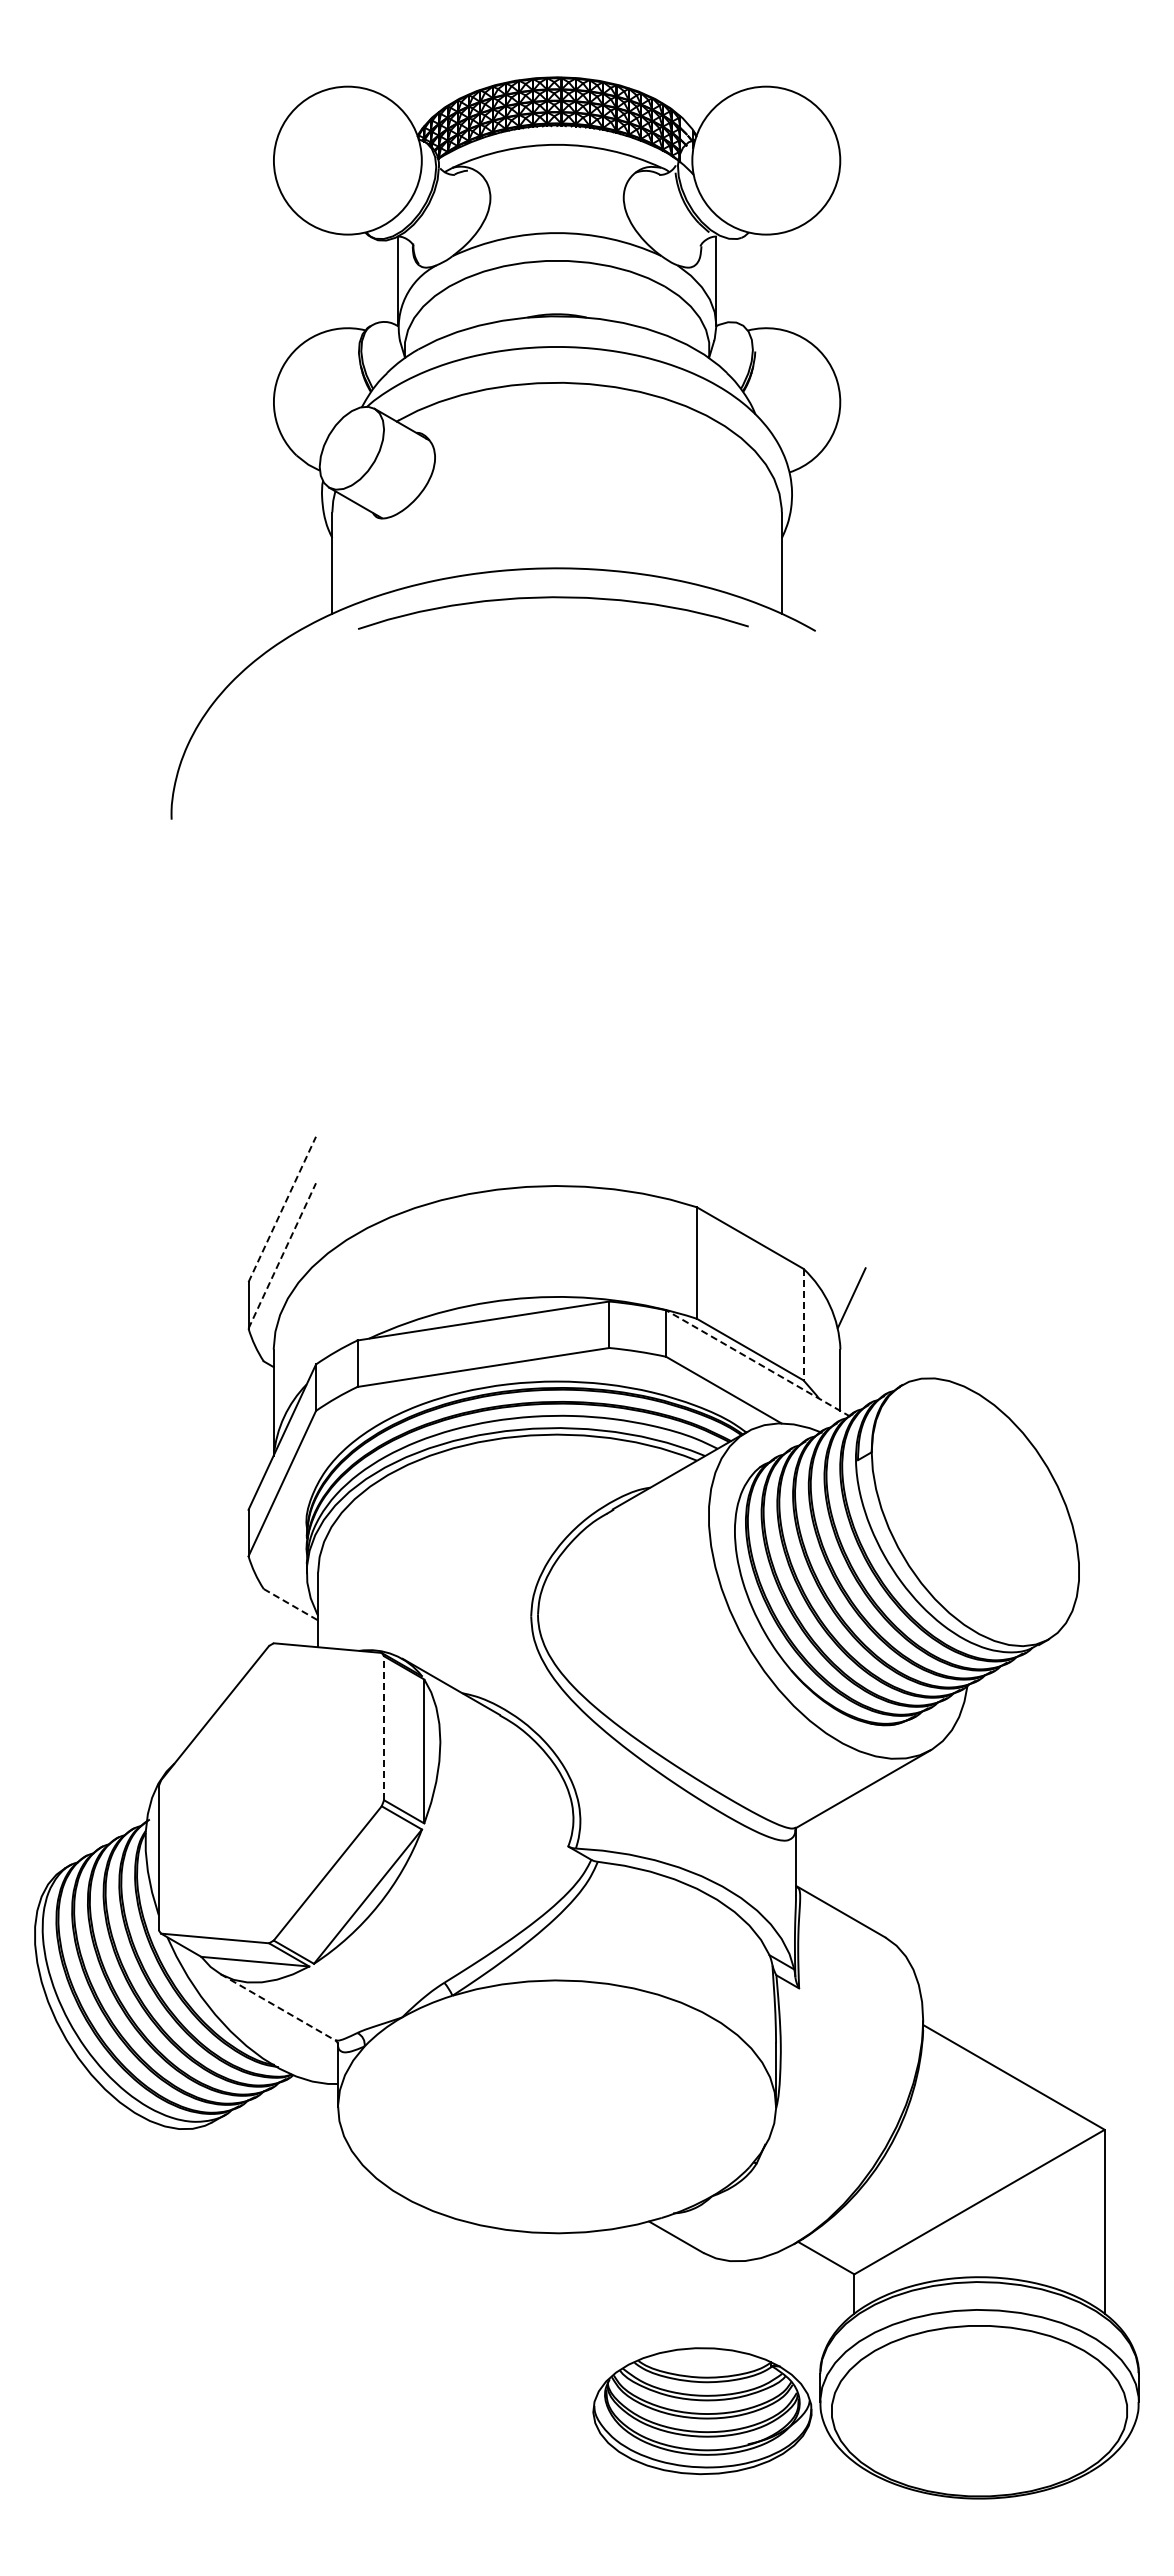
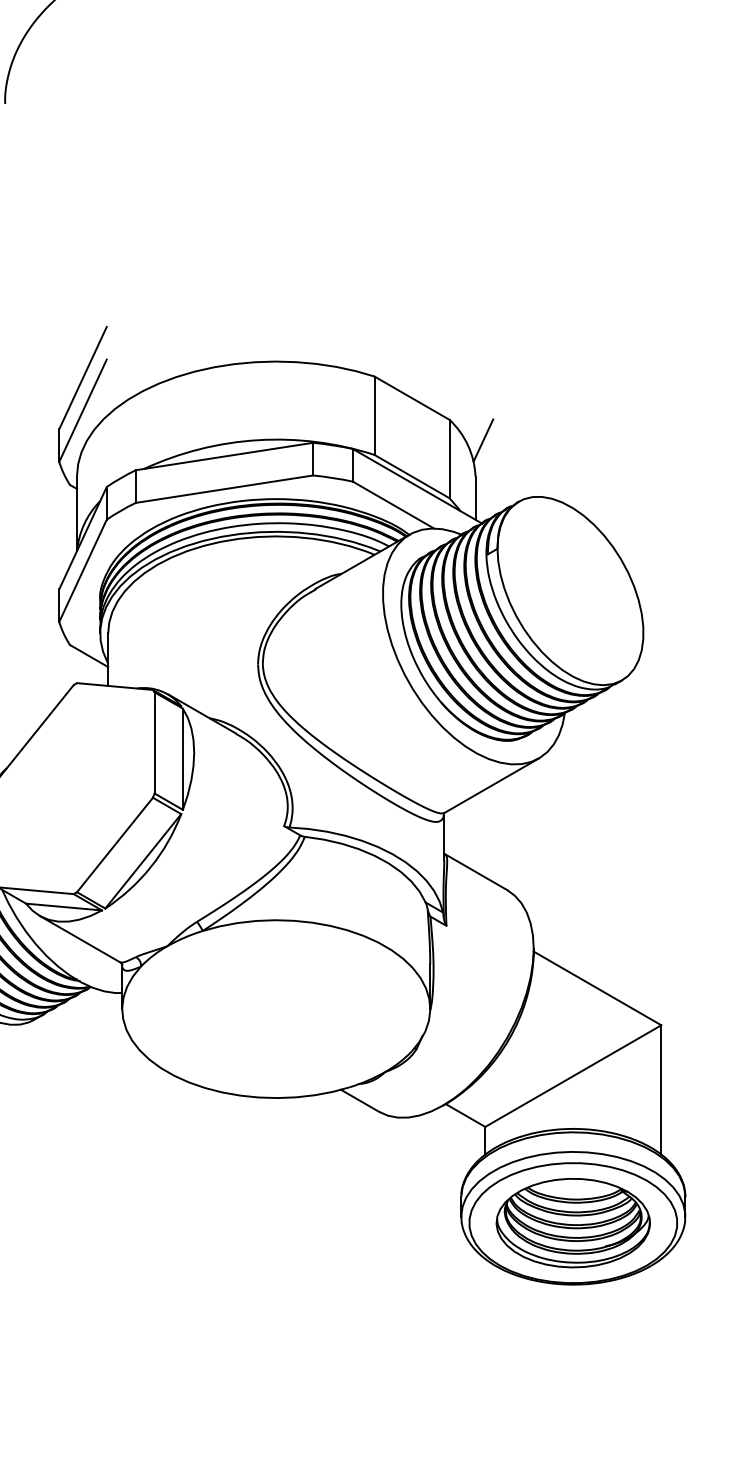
line: (282, 1209) -> (83, 378), dashed -> solid
line: (282, 1255) -> (83, 410), dashed -> solid
line: (803, 1324) -> (449, 458), dashed -> solid
line: (757, 1363) -> (417, 486), dashed -> solid
line: (291, 1604) -> (89, 655), dashed -> solid
line: (384, 1728) -> (154, 743), dashed -> solid
line: (278, 2007) -> (80, 939), dashed -> solid
part: (702, 2411) -> (573, 1223), moved

